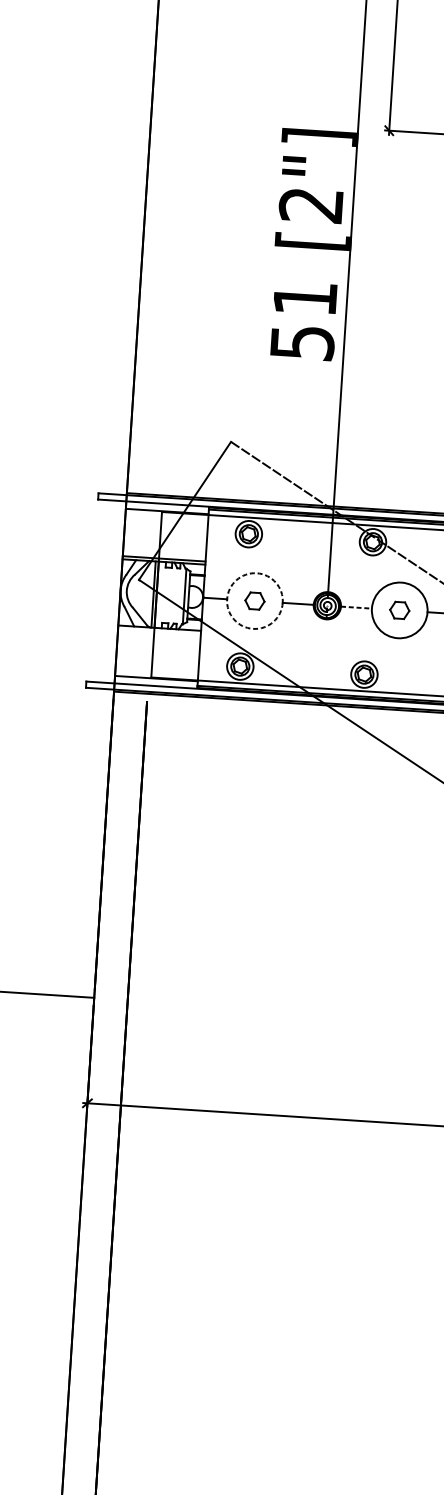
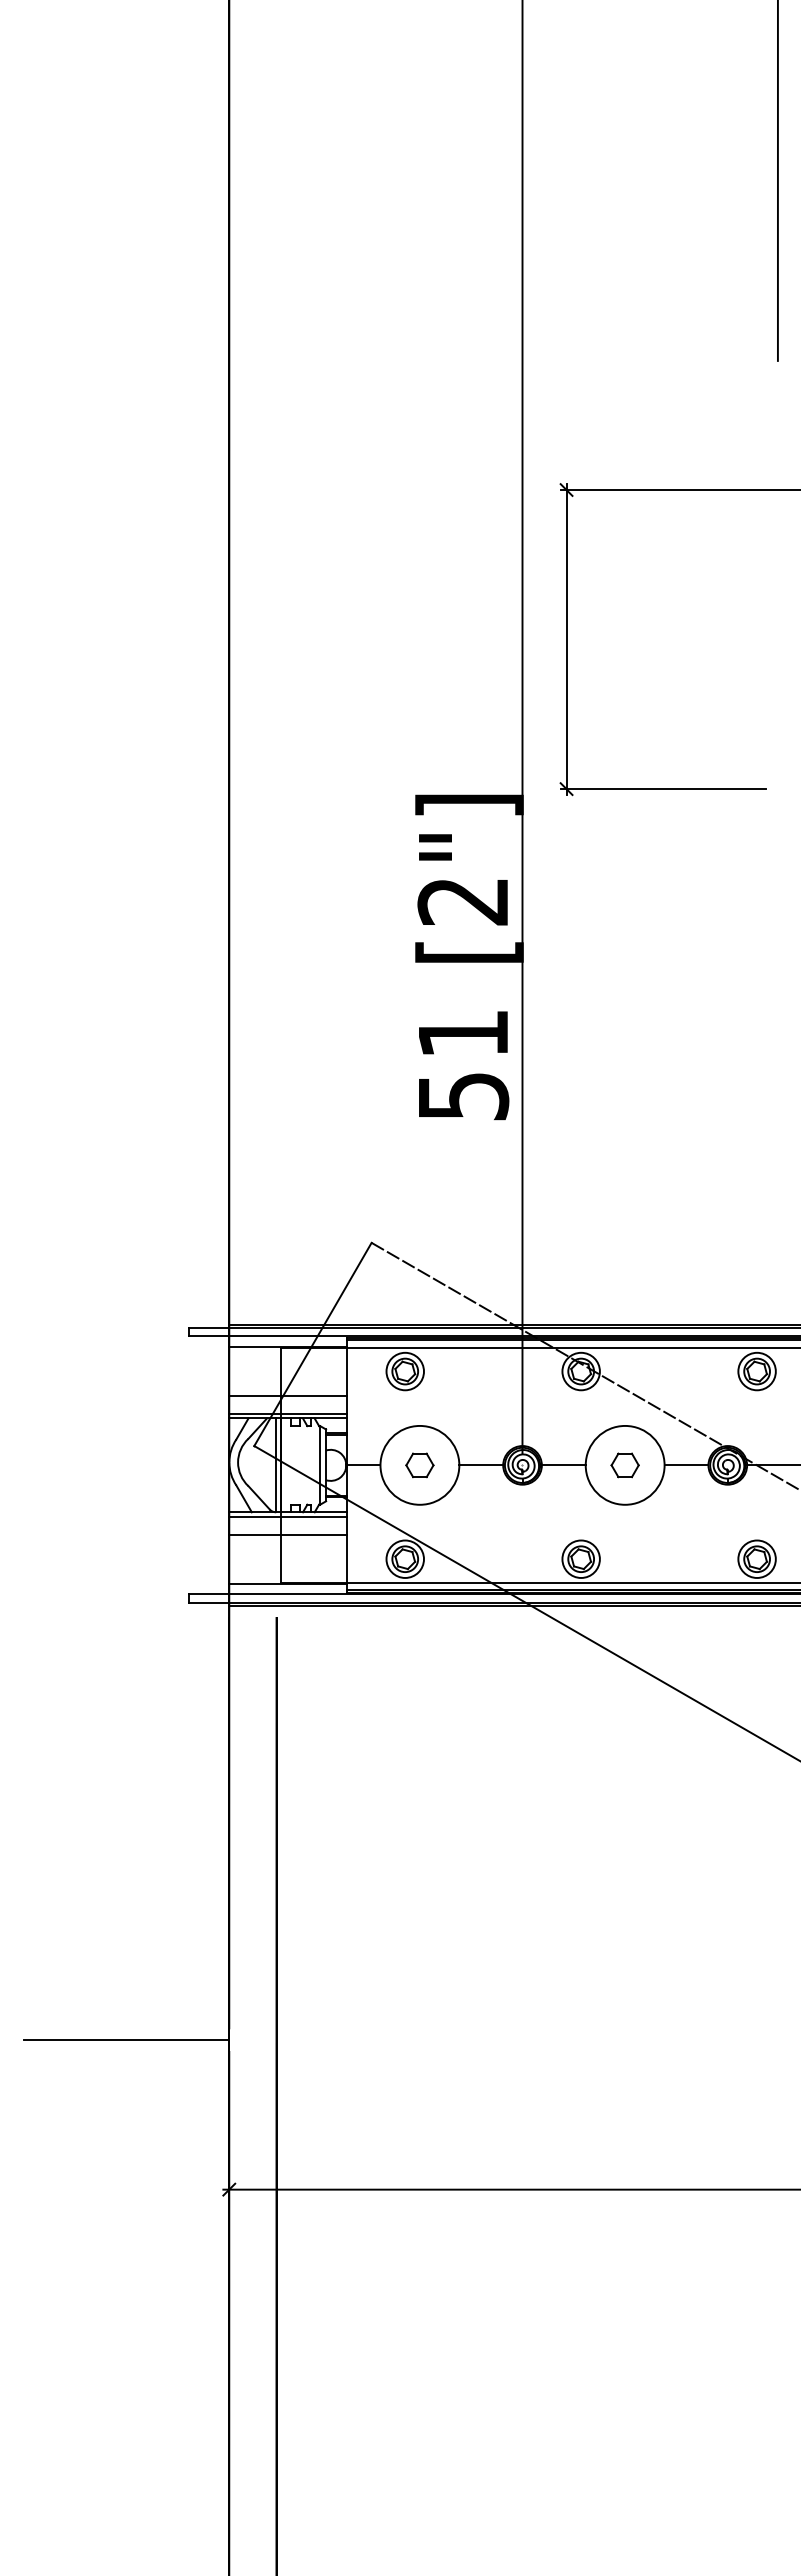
line: (164, 546) -> (287, 1396), added
circle: (254, 600) -> (419, 1464), dashed -> solid
line: (356, 607) -> (563, 1465), dashed -> solid
line: (159, 631) -> (287, 1516), added
line: (158, 643) -> (287, 1534), added

